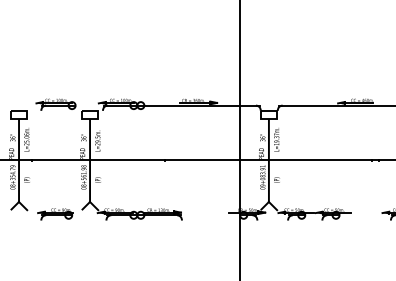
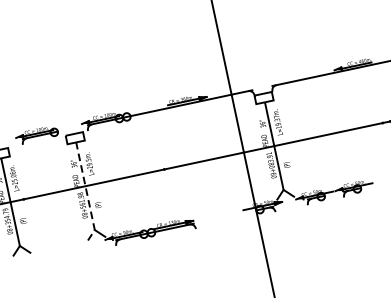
line: (90, 166) -> (87, 192), solid -> dashed
part: (55, 214) -> (61, 251), removed

